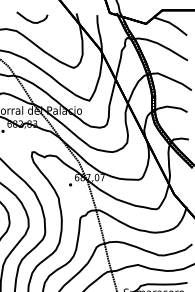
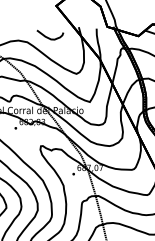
curve: (31, 20) -> (49, 37), moved

